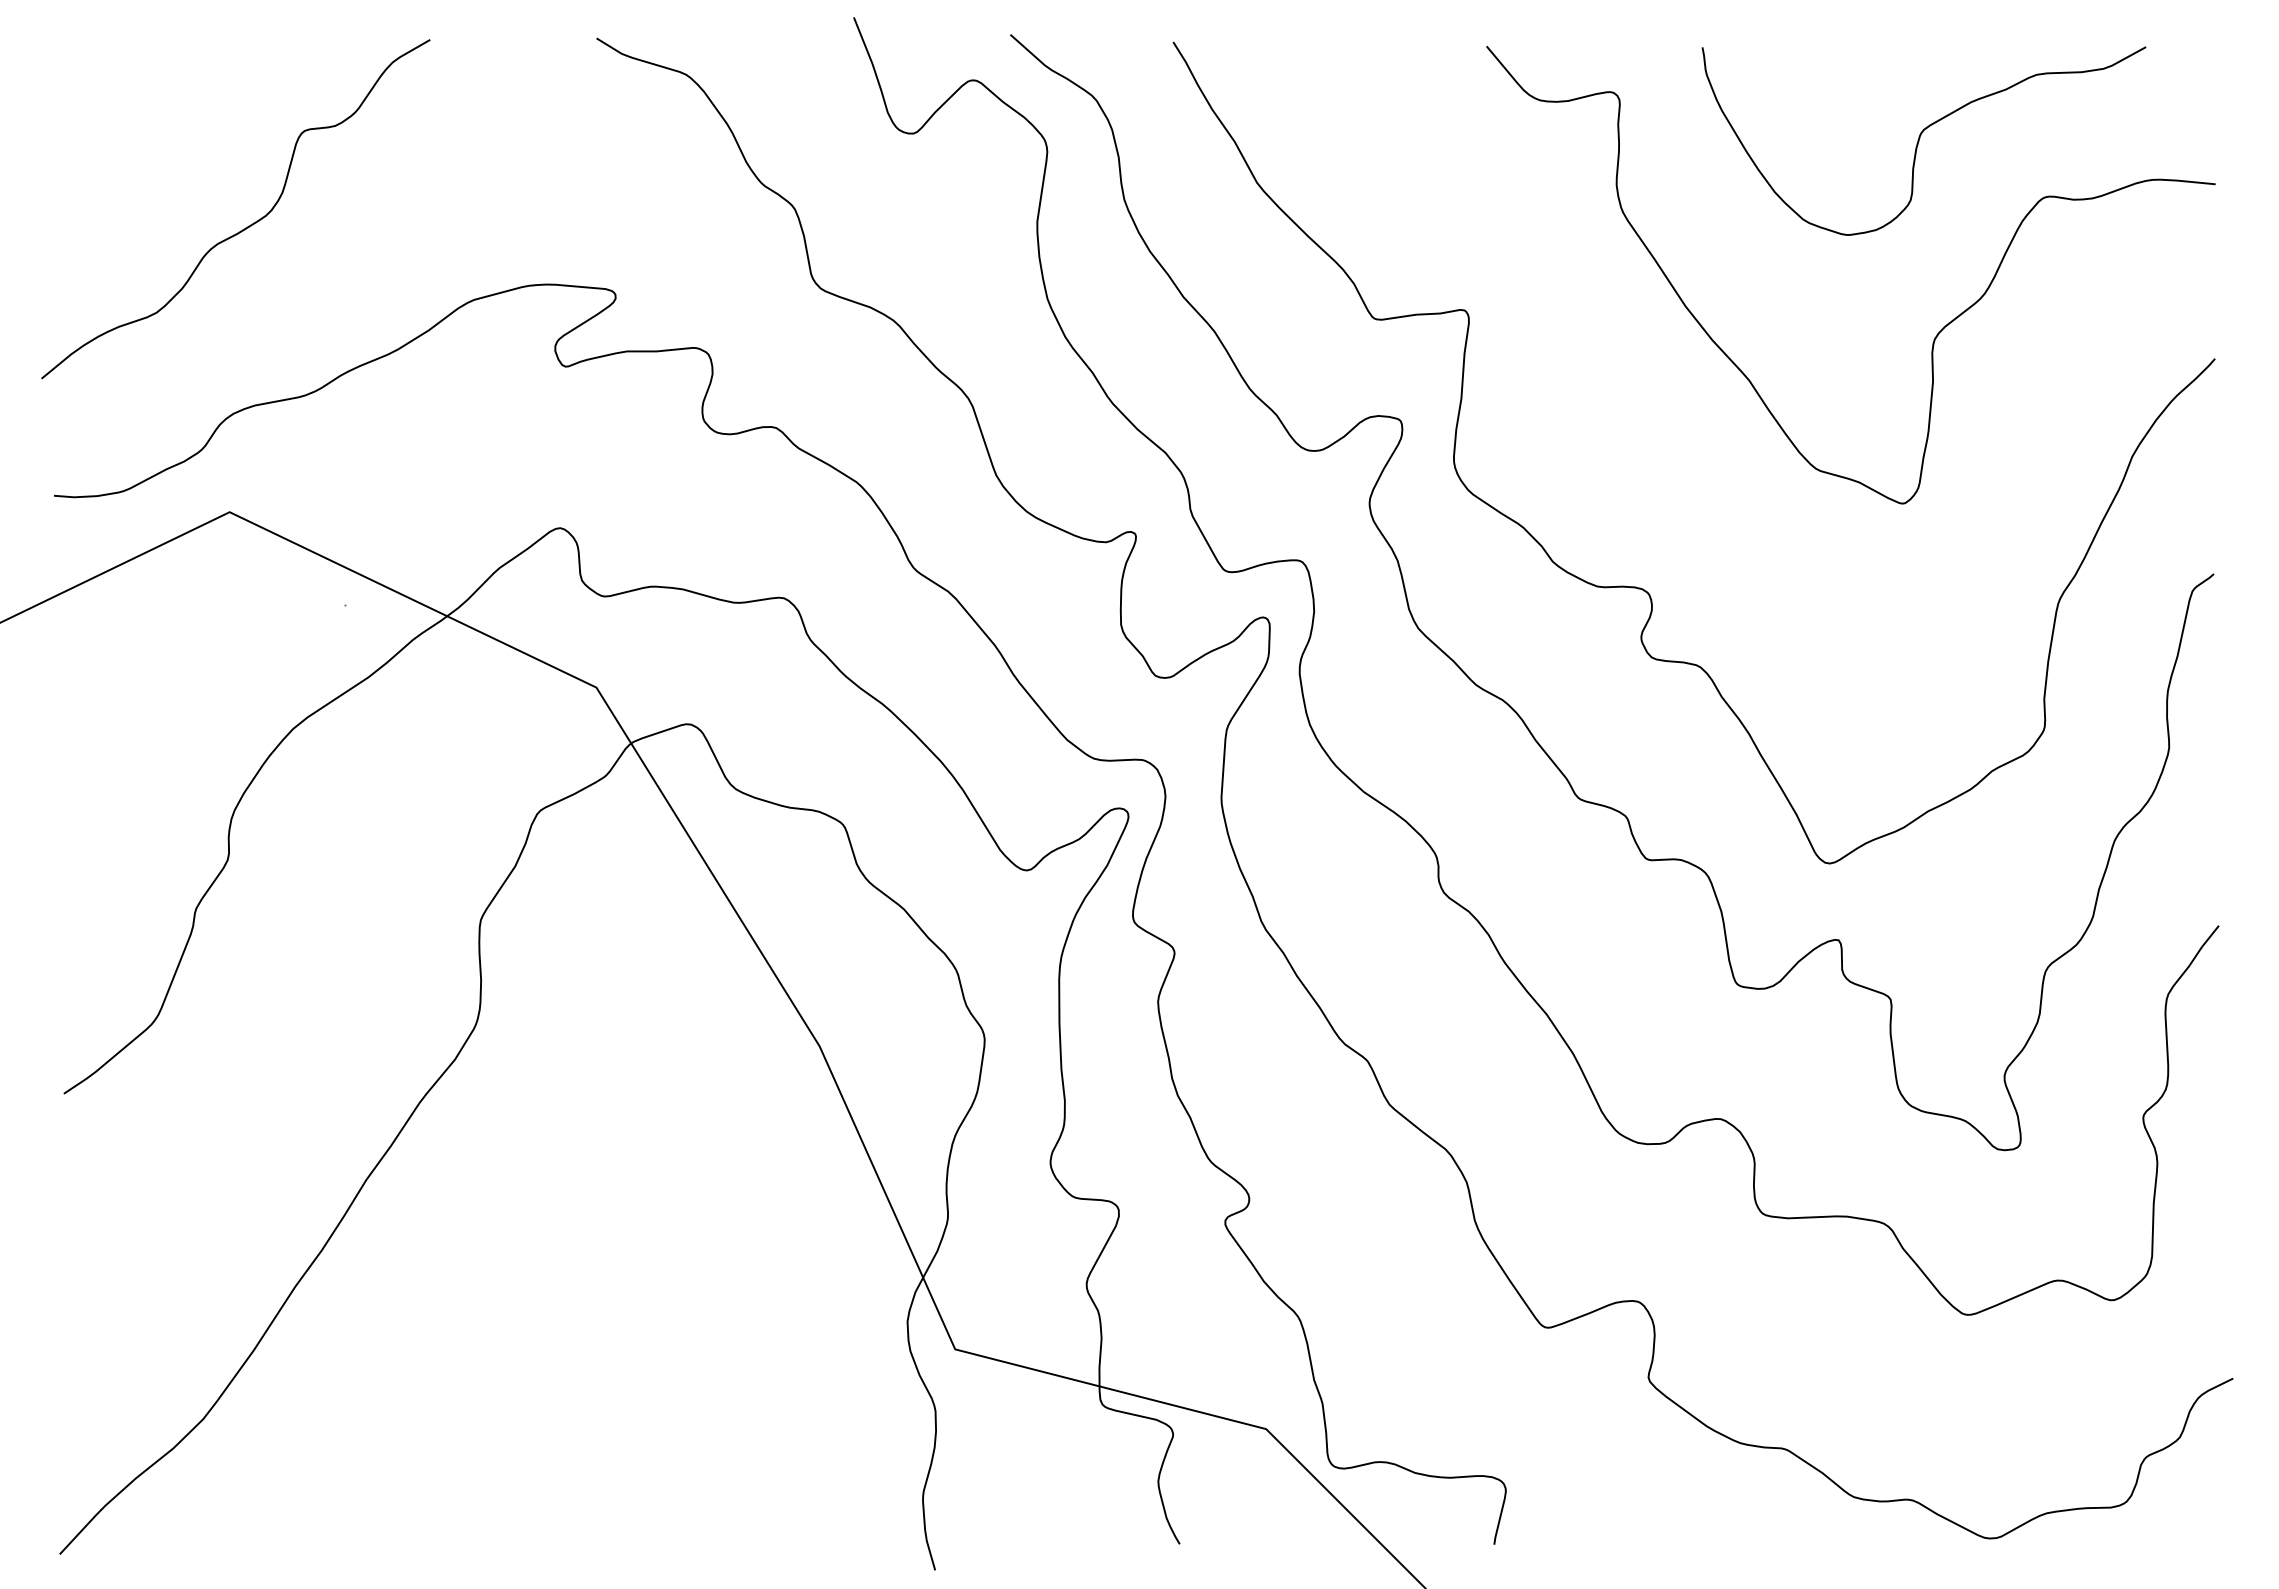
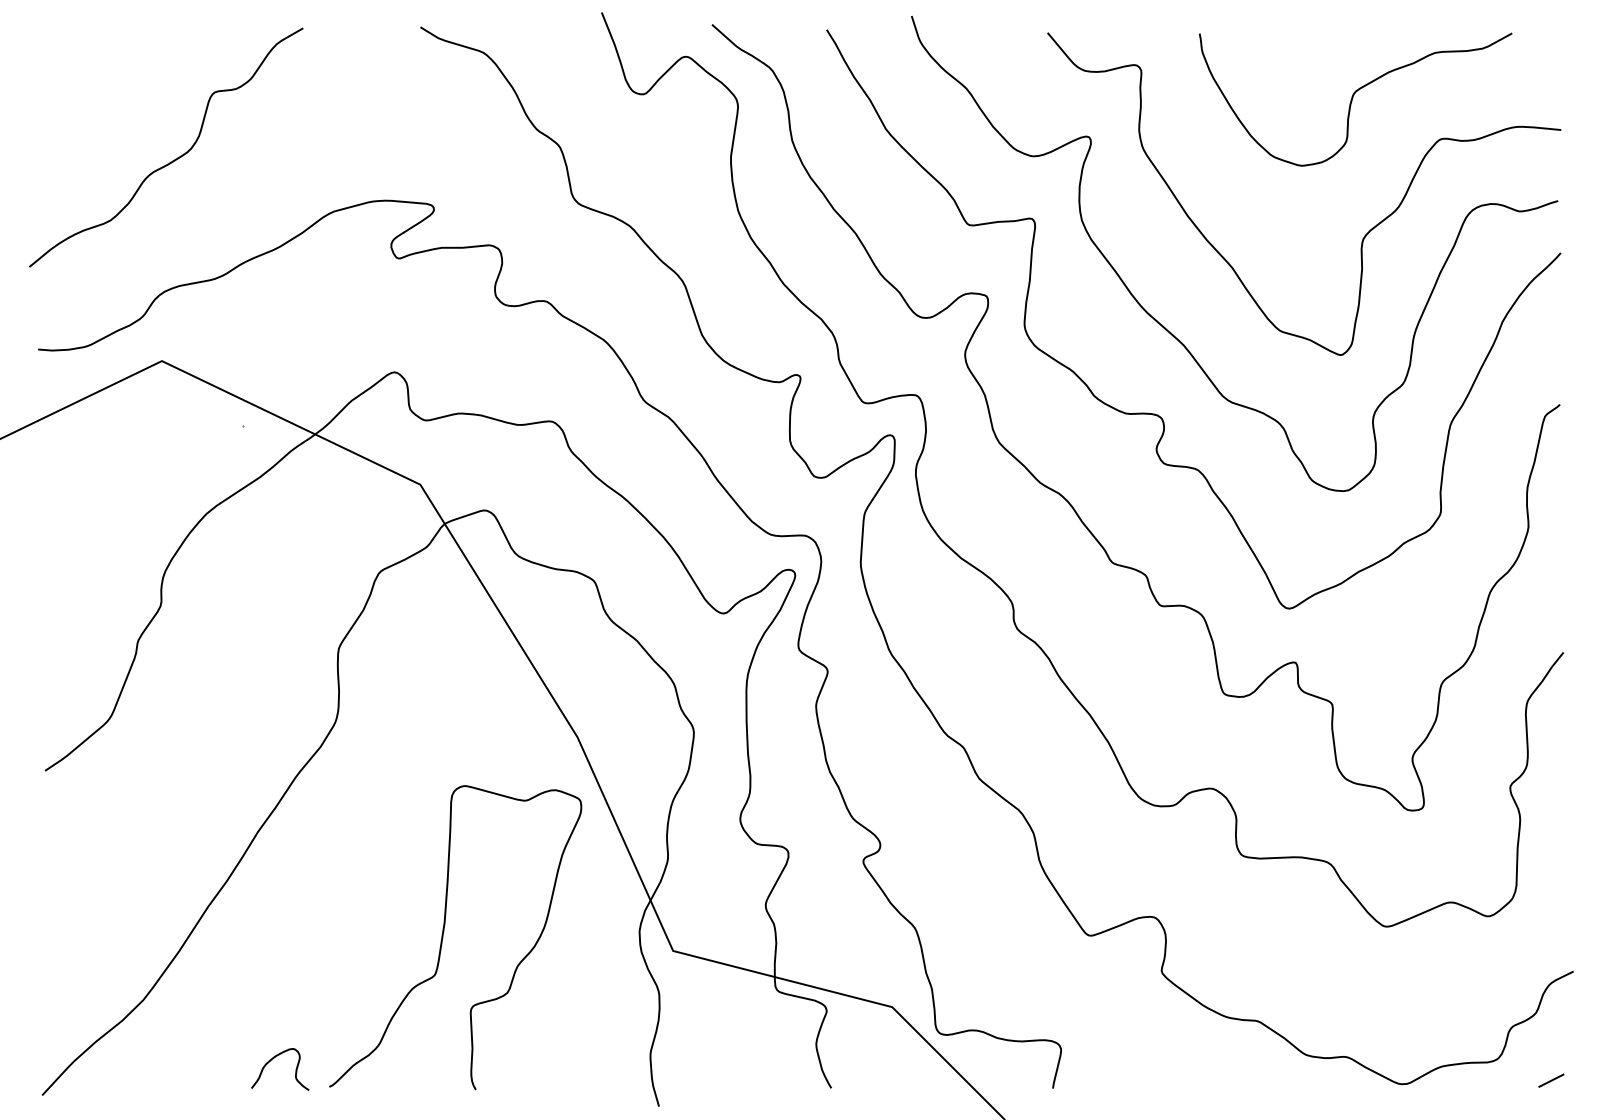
curve: (1660, 470) -> (1170, 331), added
curve: (629, 1326) -> (443, 934), added
curve: (385, 1504) -> (271, 1060), added
line: (2201, 1533) -> (1551, 1080), added

